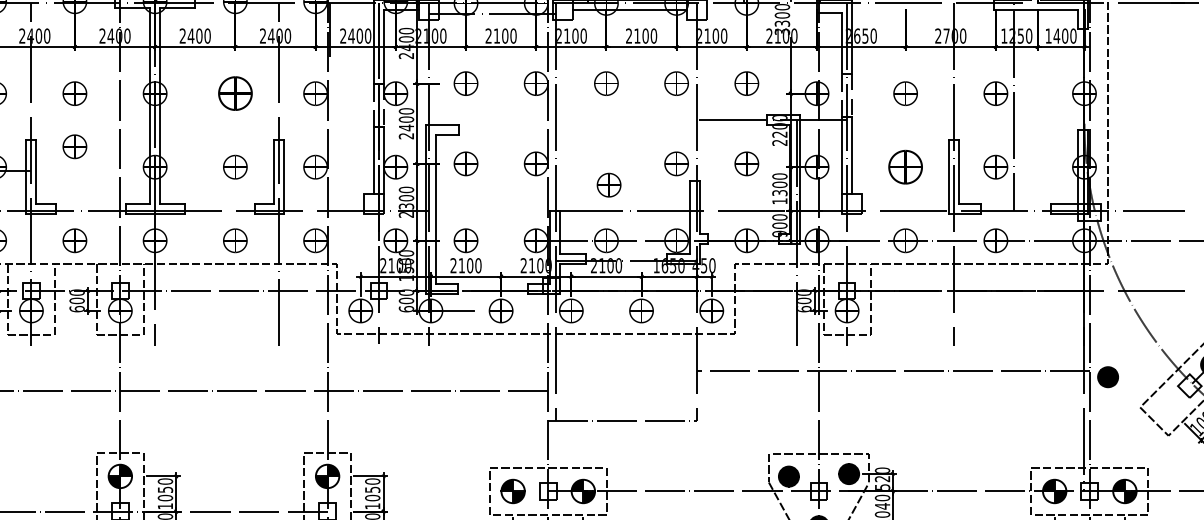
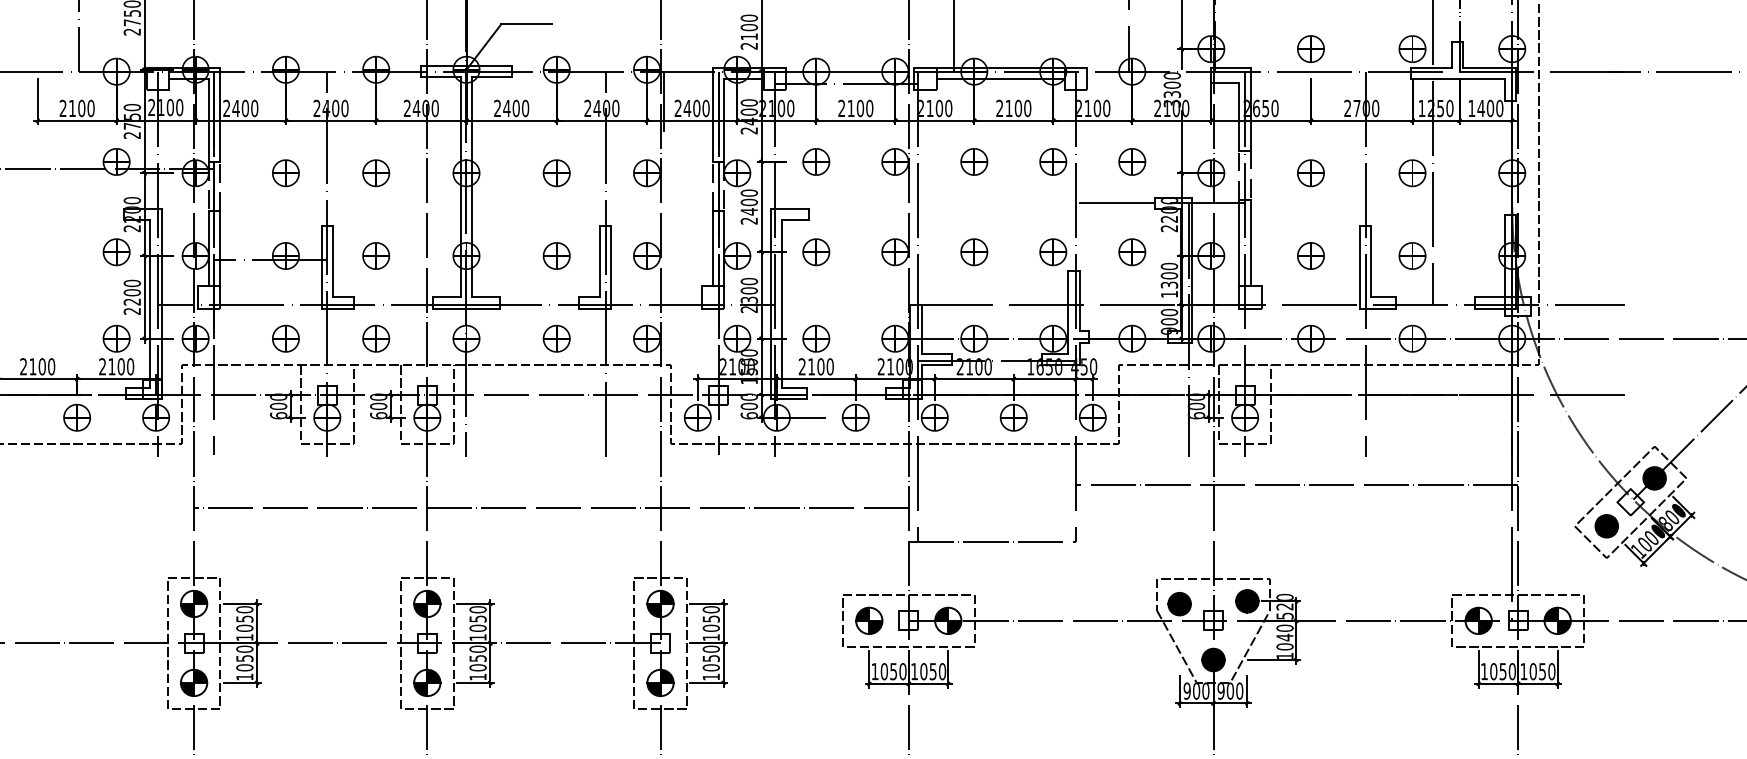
part: (235, 93) -> (556, 173), size x0.71
part: (75, 146) -> (376, 255), moved
part: (905, 166) -> (1310, 255), size x0.71
part: (609, 185) -> (974, 252), moved
part: (1107, 377) -> (1606, 526), moved

